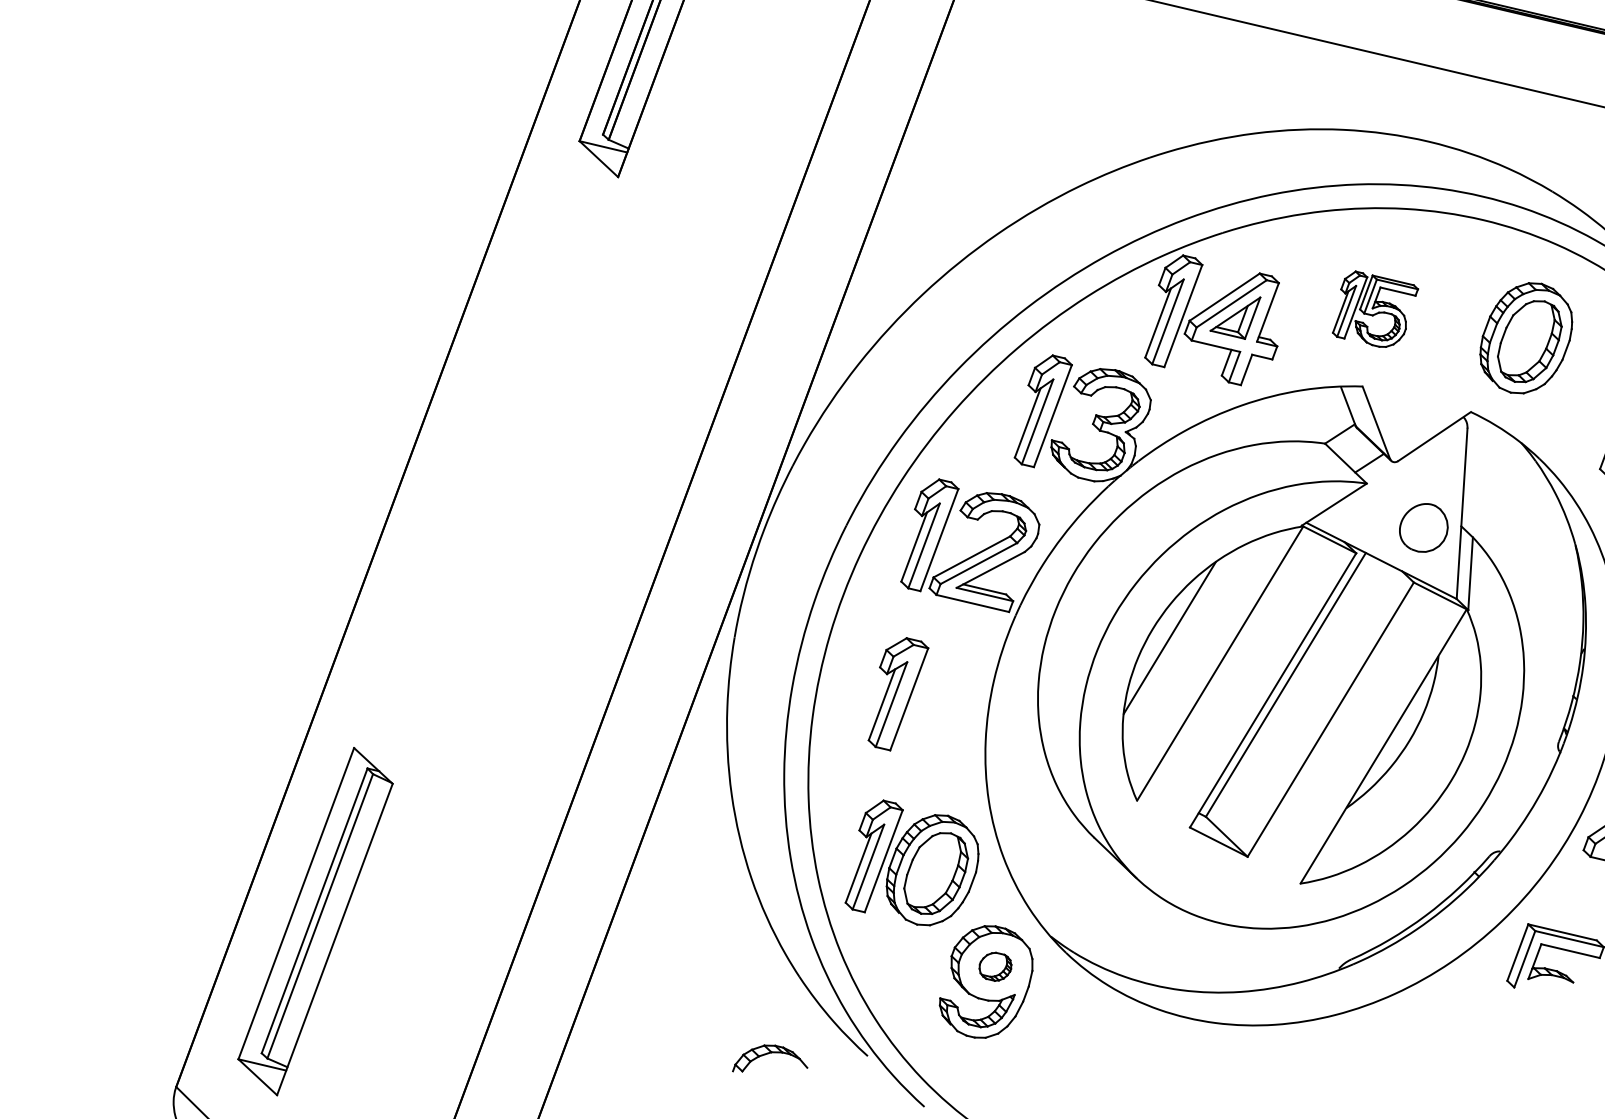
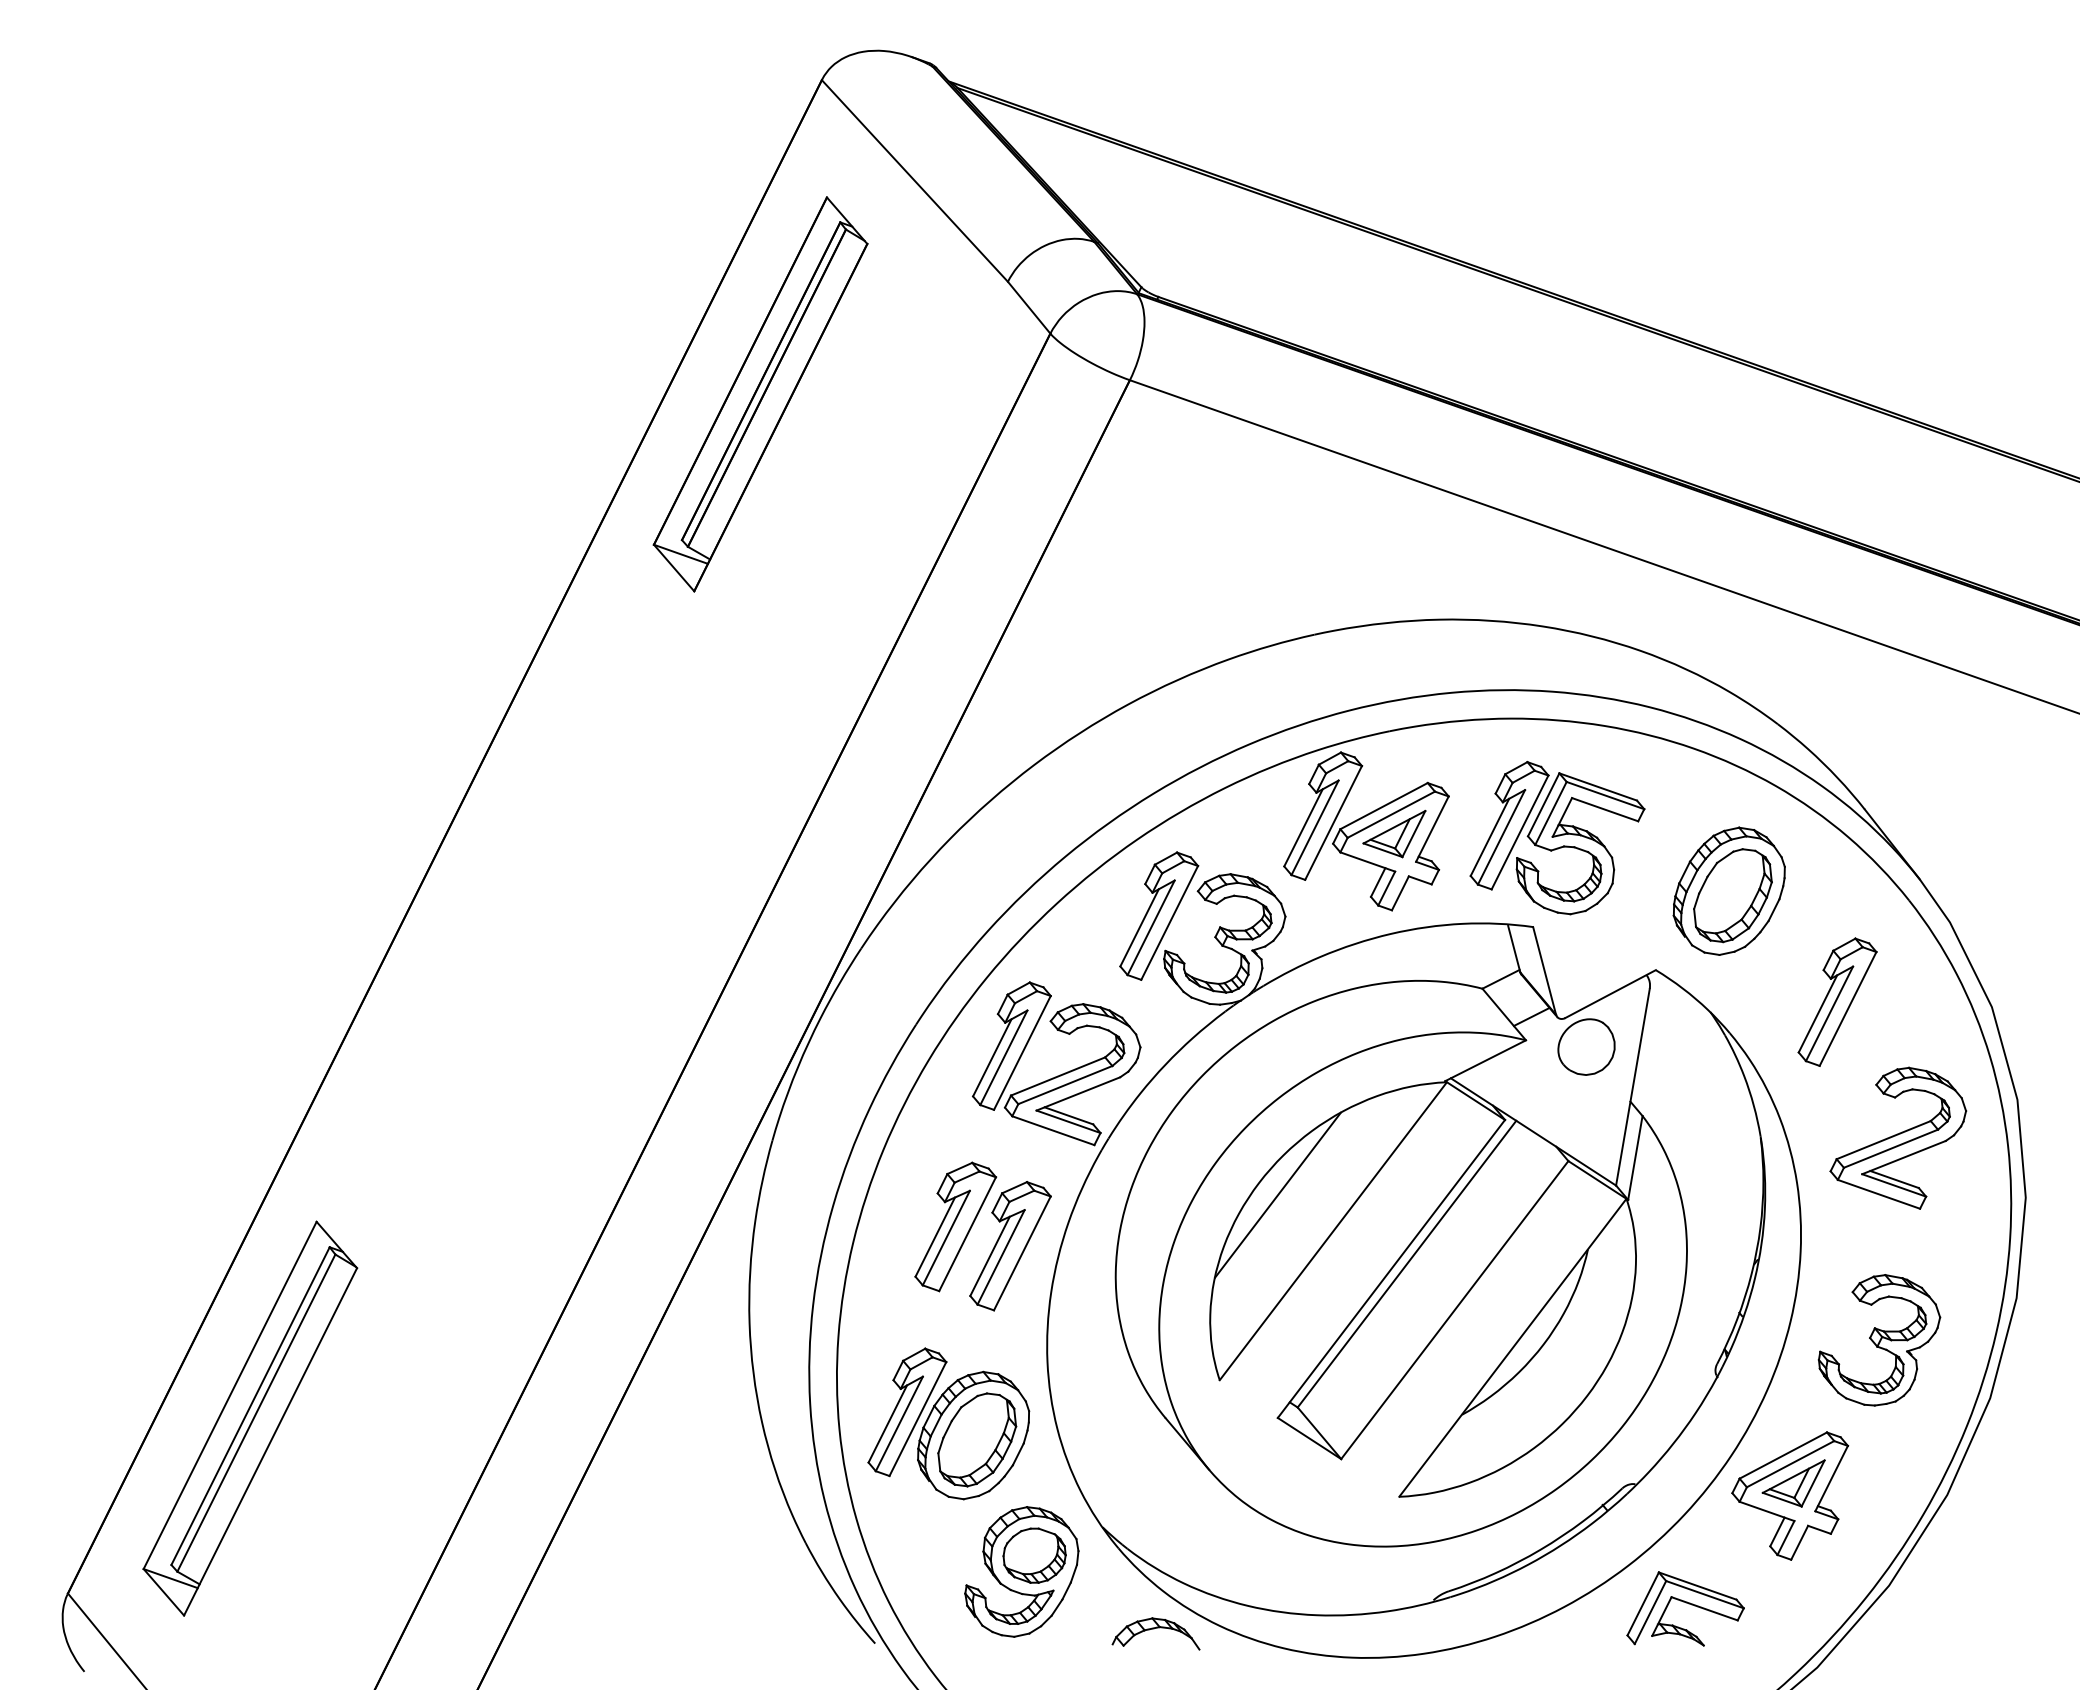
part: (1375, 308) -> (1557, 838), size x1.67
part: (1423, 527) -> (1586, 1046), moved
part: (946, 705) -> (1010, 1246), added
part: (995, 966) -> (1034, 1555), size x1.67
part: (768, 1058) -> (1155, 1633), moved

